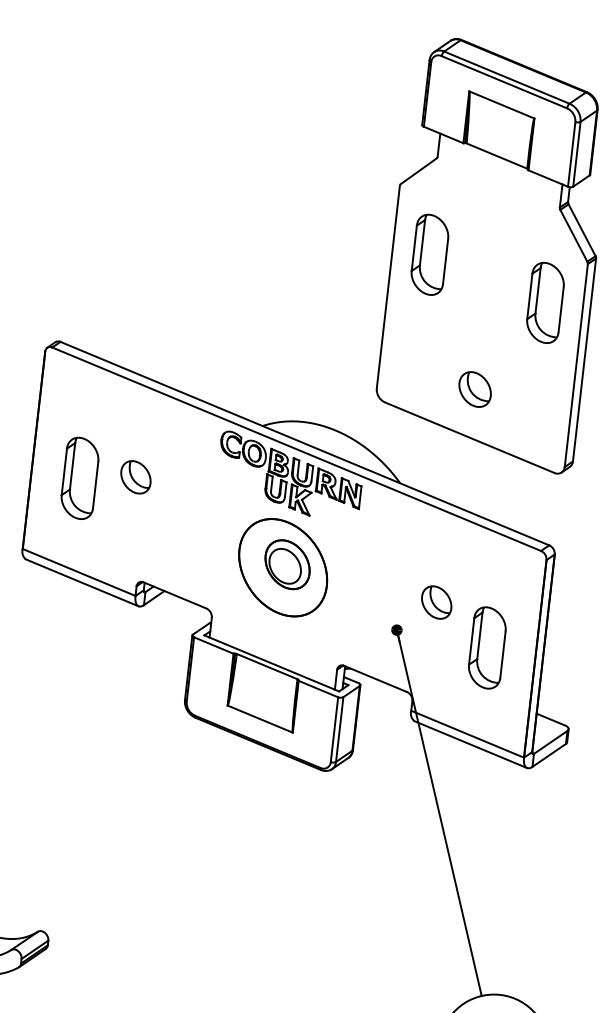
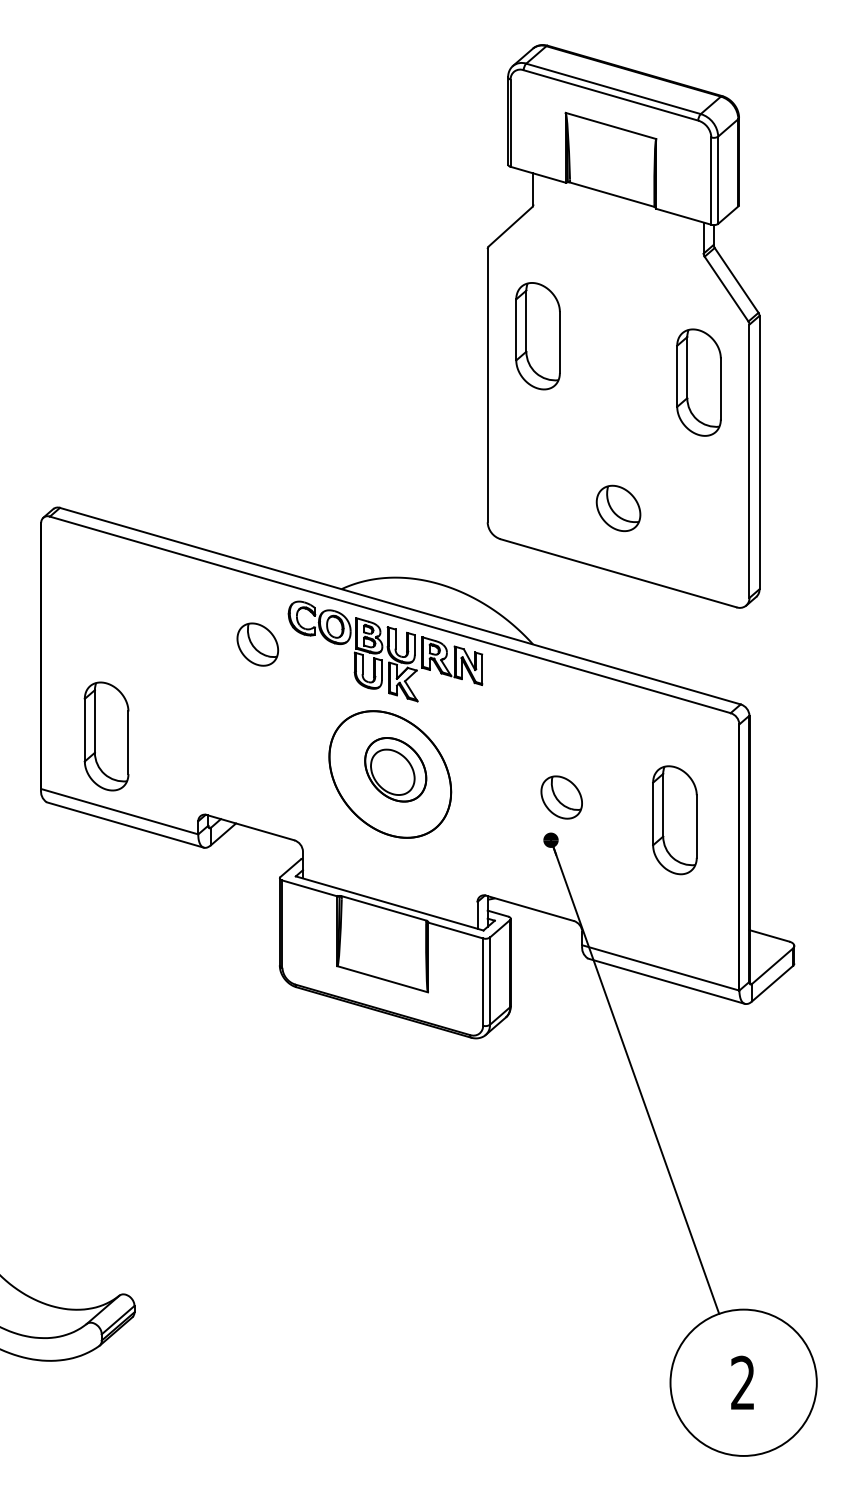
part: (135, 477) -> (257, 644), moved
part: (79, 478) -> (106, 736), moved
part: (436, 602) -> (561, 797), moved
part: (486, 648) -> (674, 820), moved

